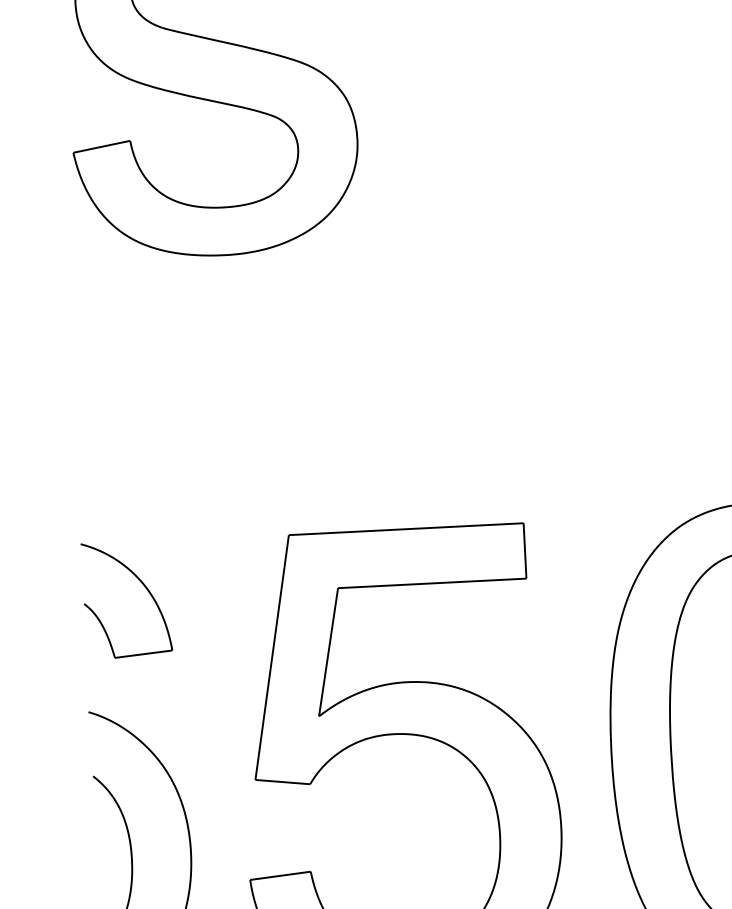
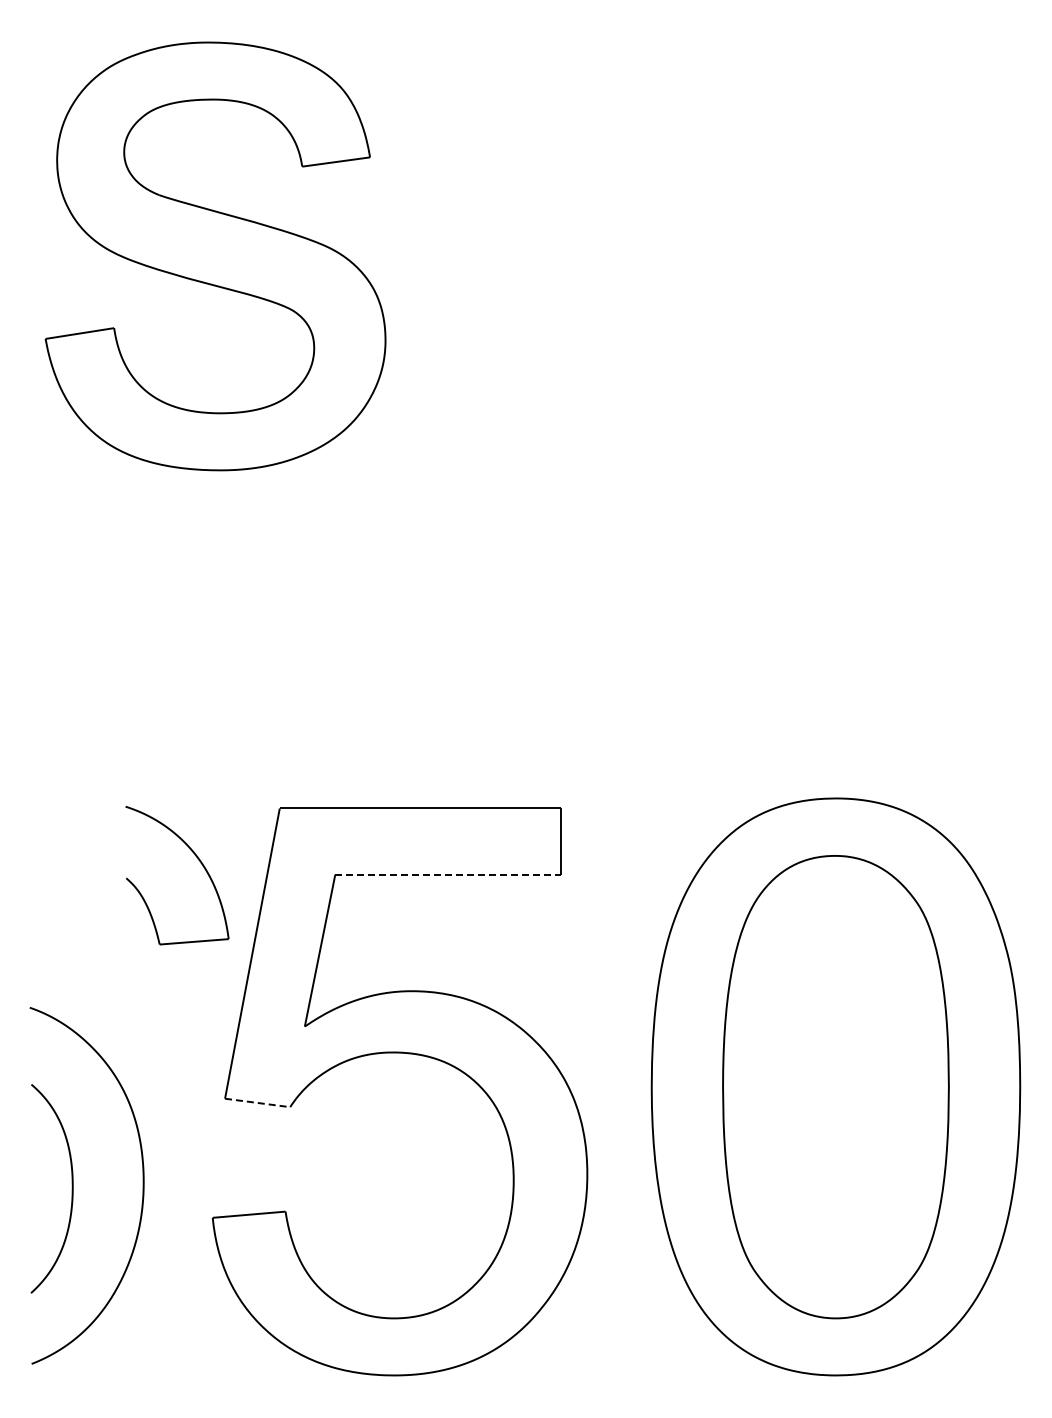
line: (432, 583) -> (448, 874), solid -> dashed
part: (143, 586) -> (198, 860), moved
line: (282, 781) -> (257, 1102), solid -> dashed

